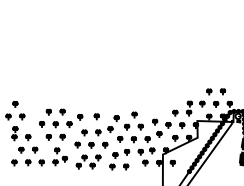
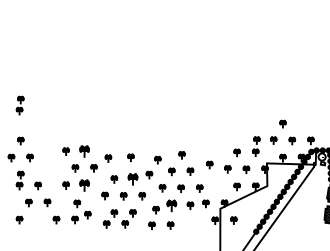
part: (14, 78) -> (19, 105), added
part: (222, 91) -> (301, 123), removed
part: (62, 112) -> (84, 151), size x1.6
part: (41, 124) -> (56, 167), removed
part: (97, 132) -> (132, 179), size x1.6
part: (159, 134) -> (215, 181), removed
part: (62, 137) -> (84, 185), size x1.6
part: (126, 152) -> (171, 205), size x1.6
part: (27, 162) -> (37, 219), removed
part: (145, 163) -> (196, 220), removed

